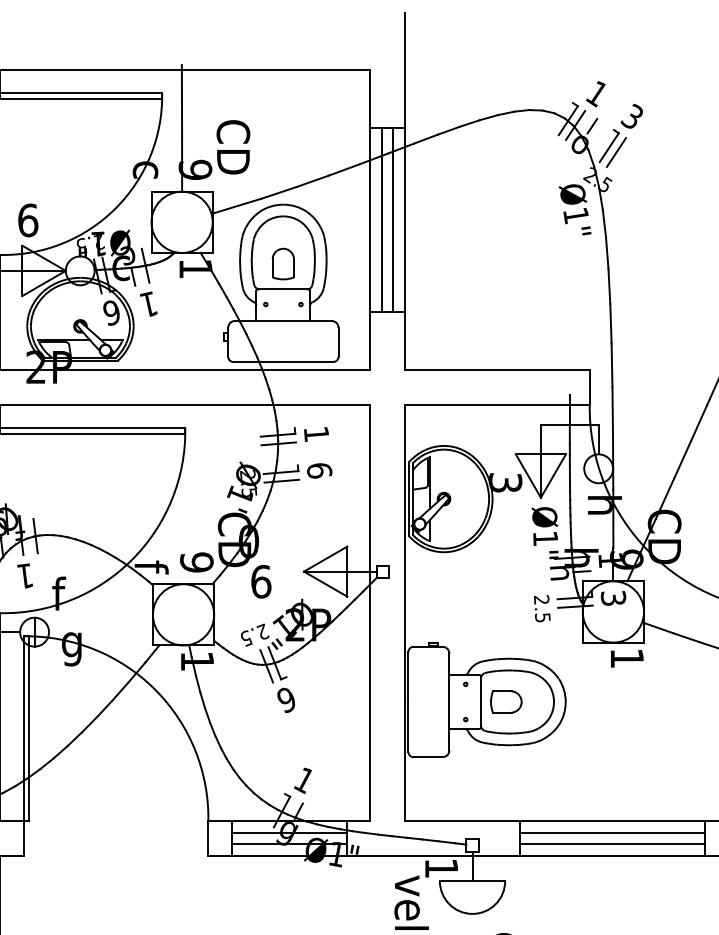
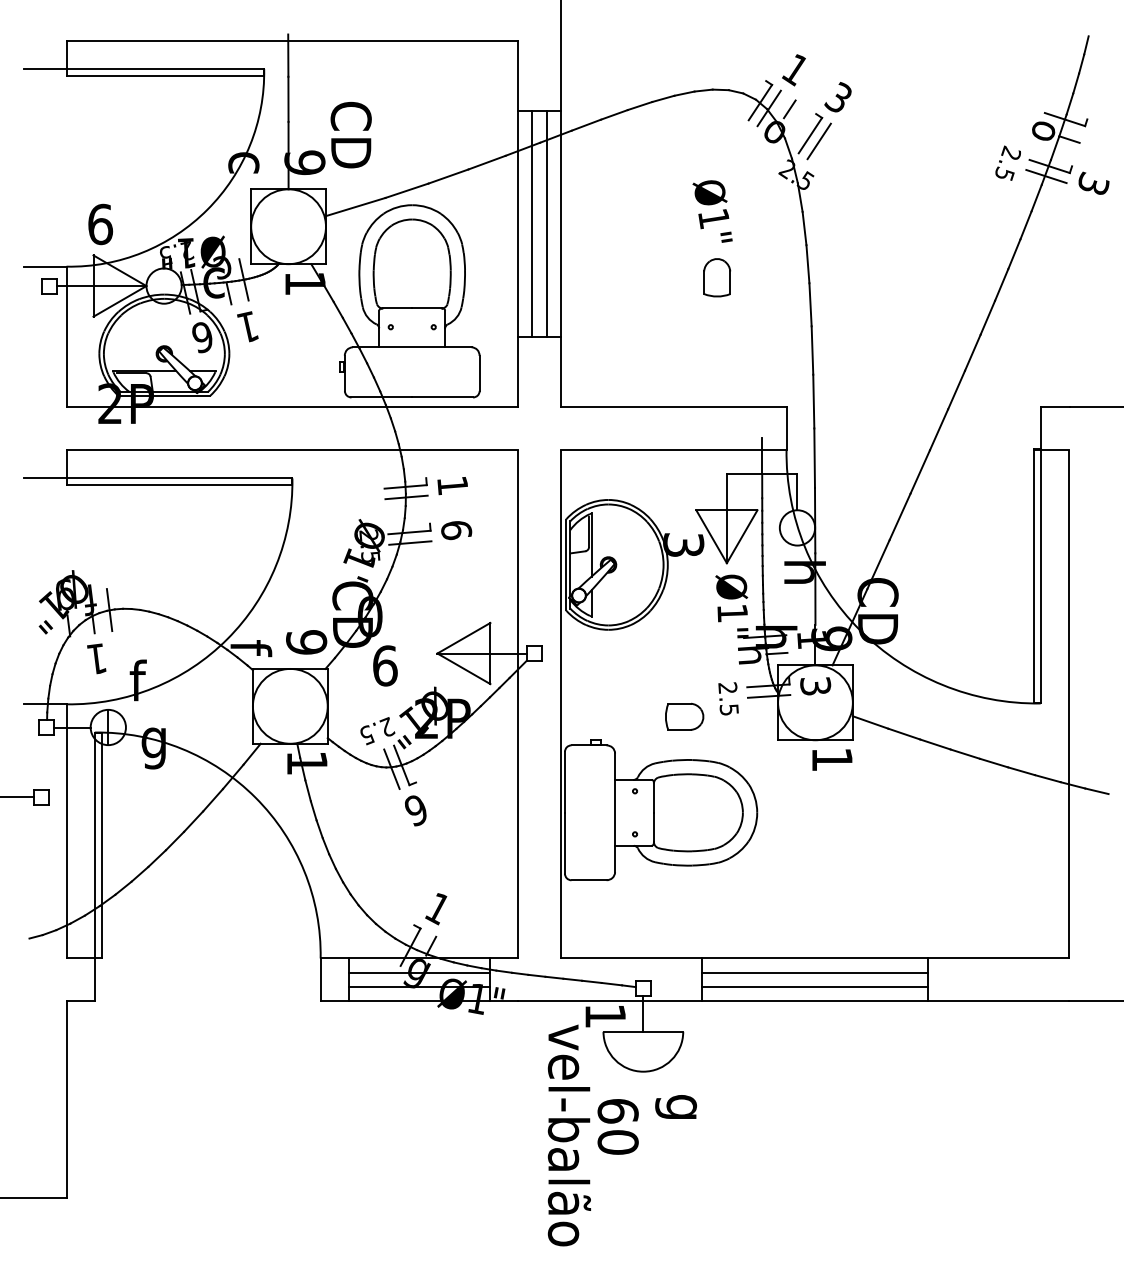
text: (574, 209) -> (712, 211), moved
part: (283, 263) -> (717, 277), moved
part: (506, 701) -> (684, 716), moved

